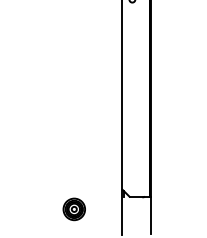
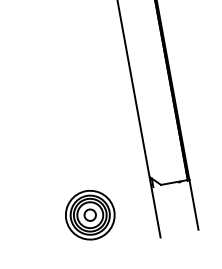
part: (74, 209) -> (90, 215), size x1.67

